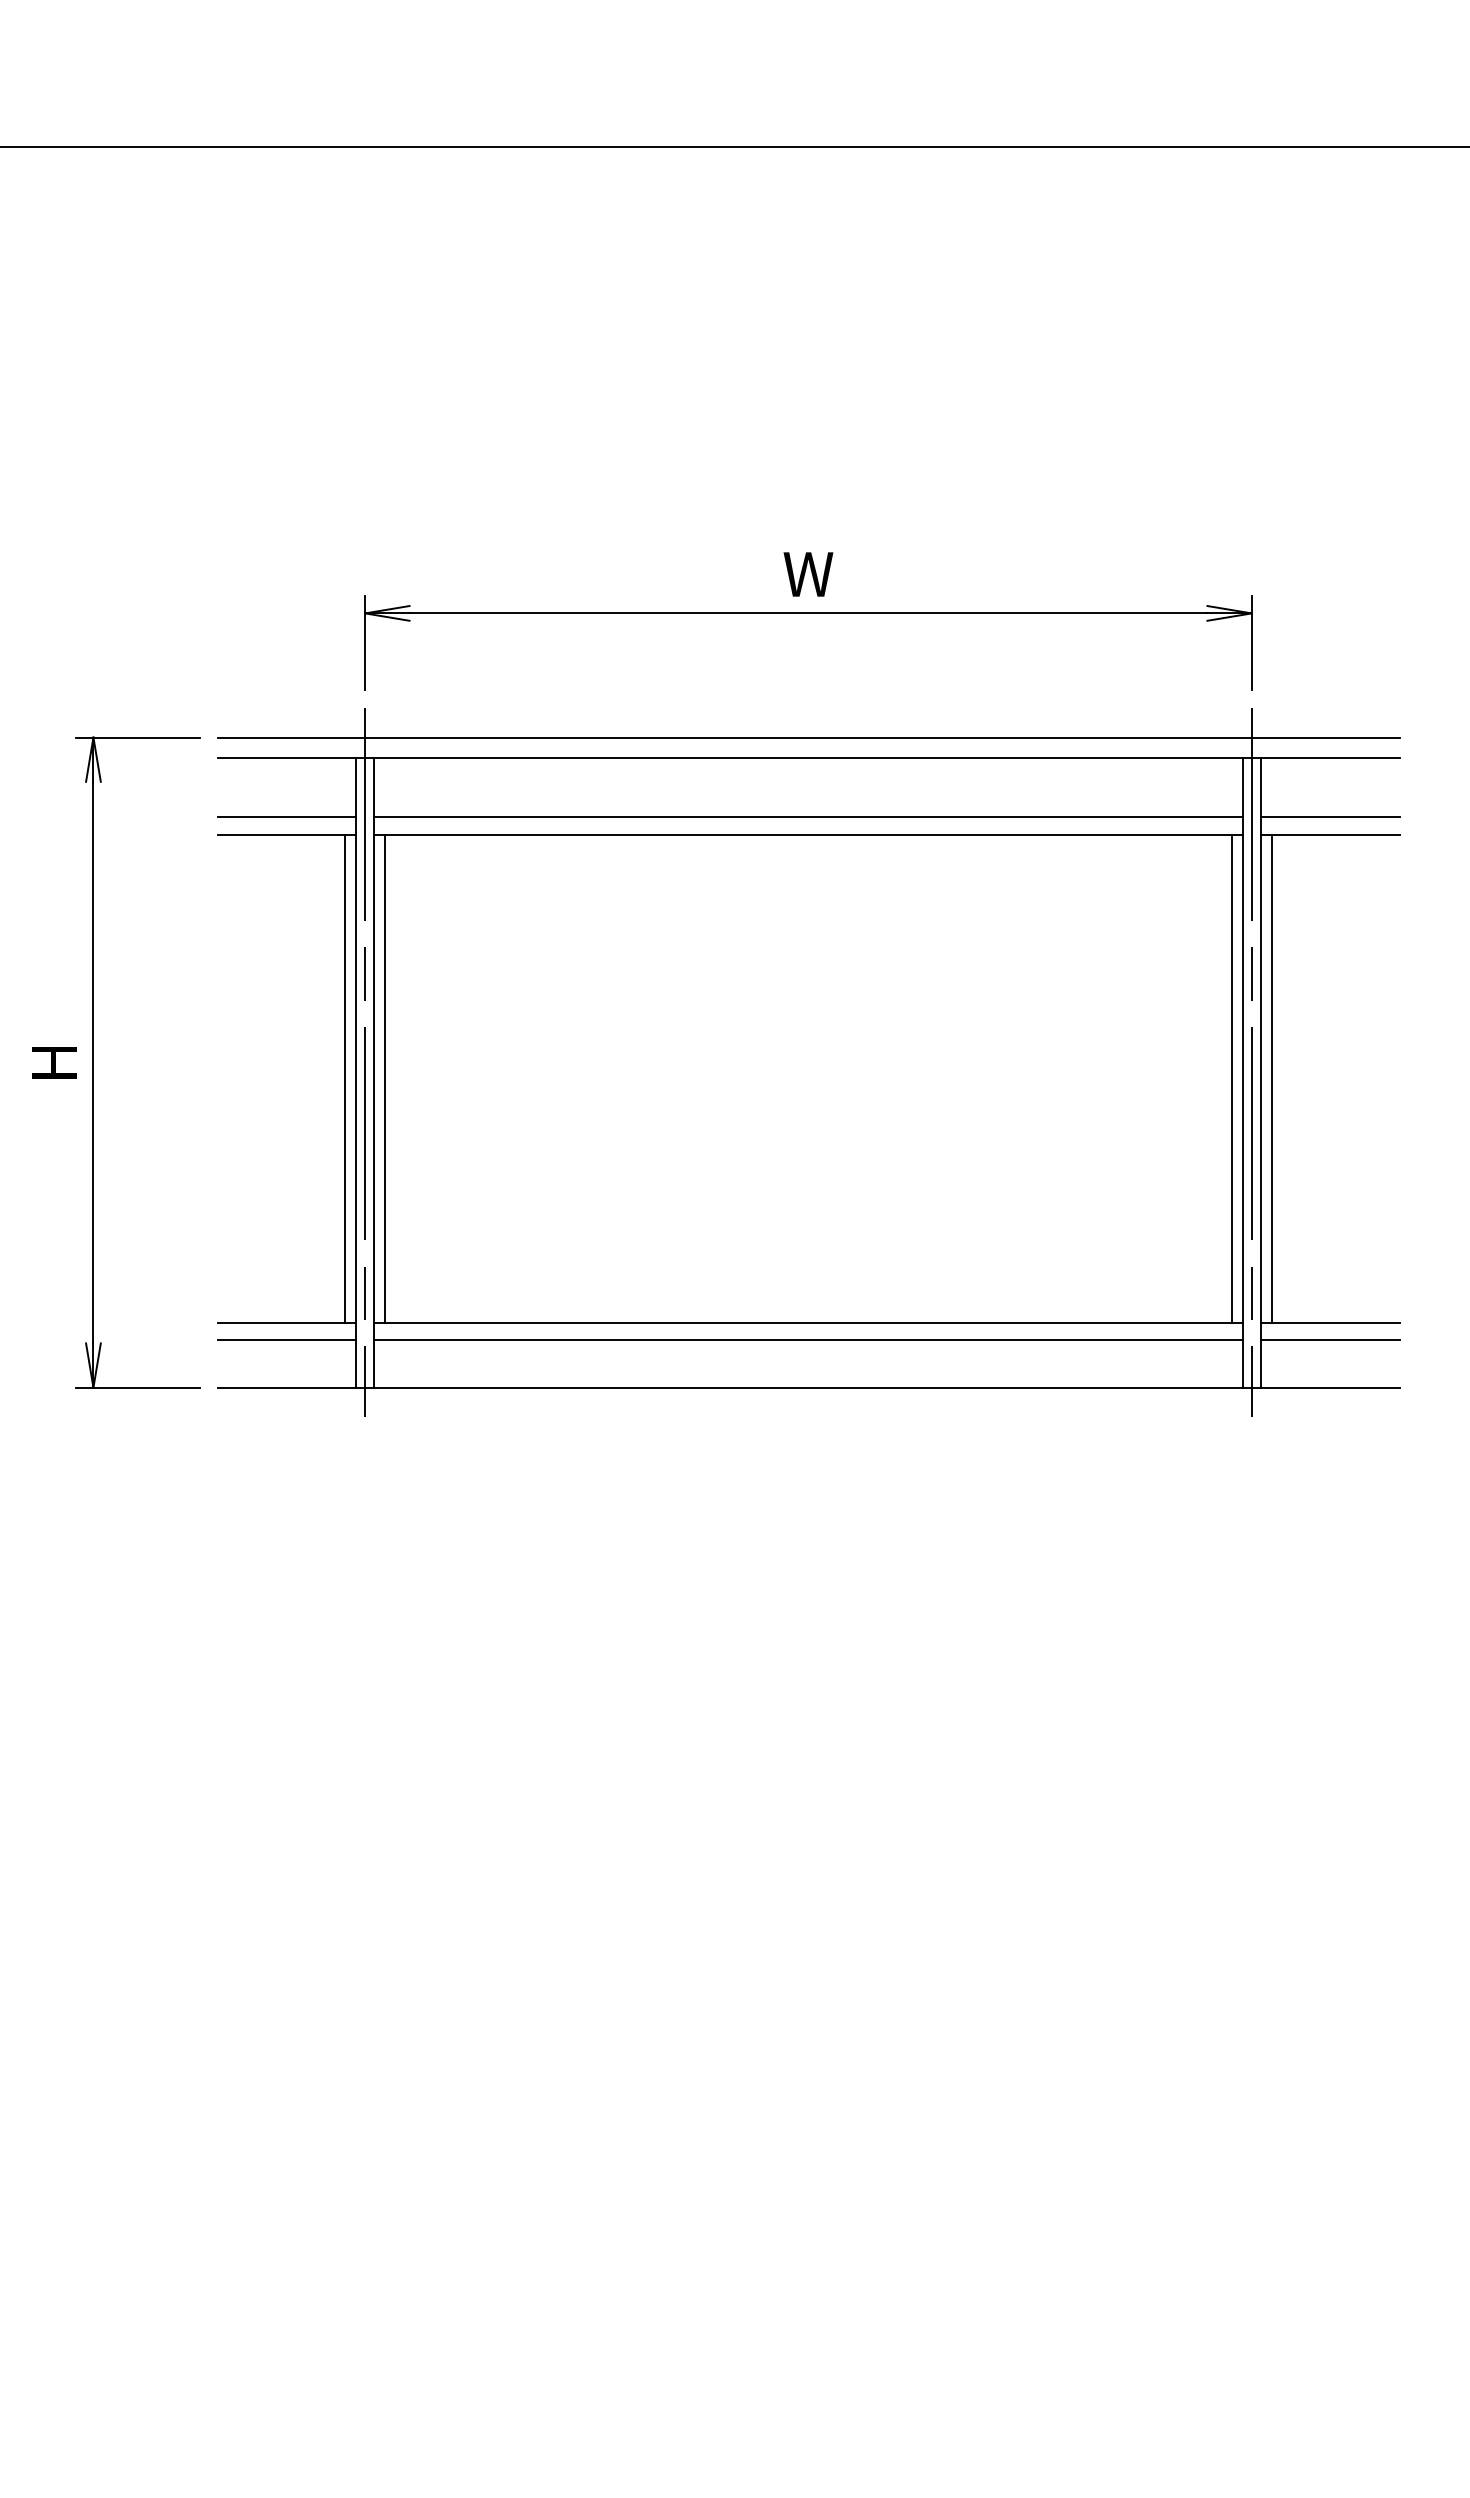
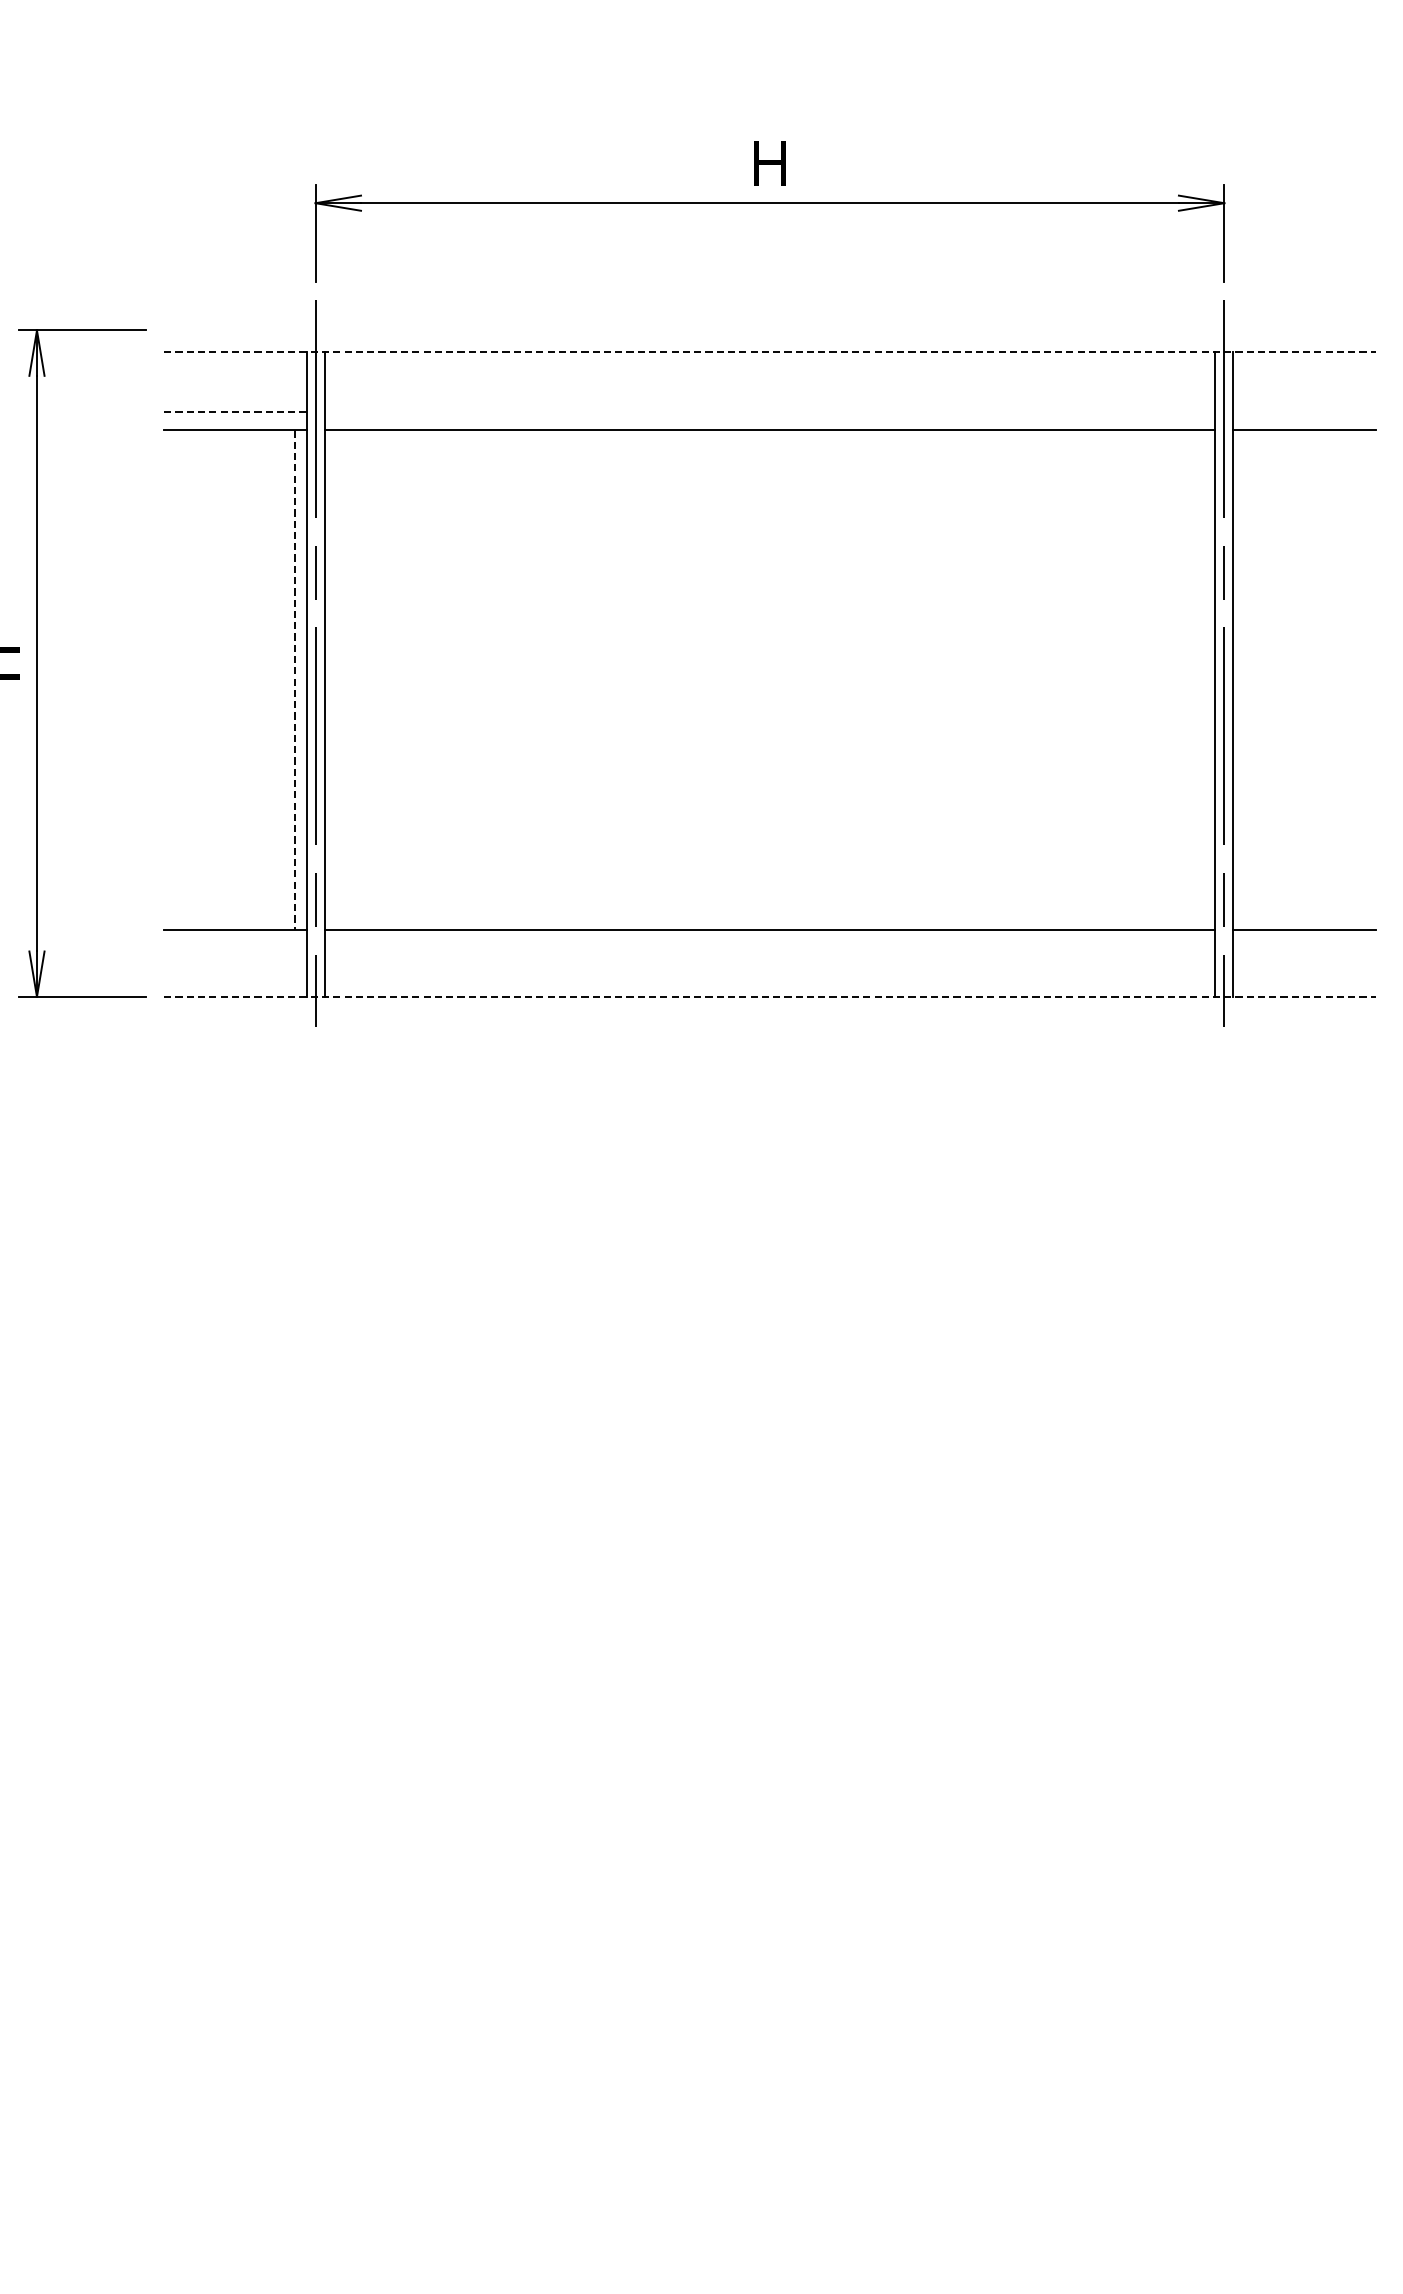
text: (808, 574) -> (769, 163), W -> H
line: (808, 737) -> (769, 330), removed
line: (809, 758) -> (771, 351), solid -> dashed
line: (287, 817) -> (235, 412), solid -> dashed
line: (808, 817) -> (769, 412), removed
line: (1329, 817) -> (1304, 412), removed
line: (345, 1078) -> (295, 679), solid -> dashed
line: (385, 1078) -> (336, 679), removed
line: (1231, 1078) -> (1203, 679), removed
line: (1271, 1078) -> (1244, 679), removed
line: (286, 1340) -> (234, 948), removed
line: (808, 1340) -> (769, 948), removed
line: (1329, 1340) -> (1304, 948), removed
line: (809, 1387) -> (771, 996), solid -> dashed

